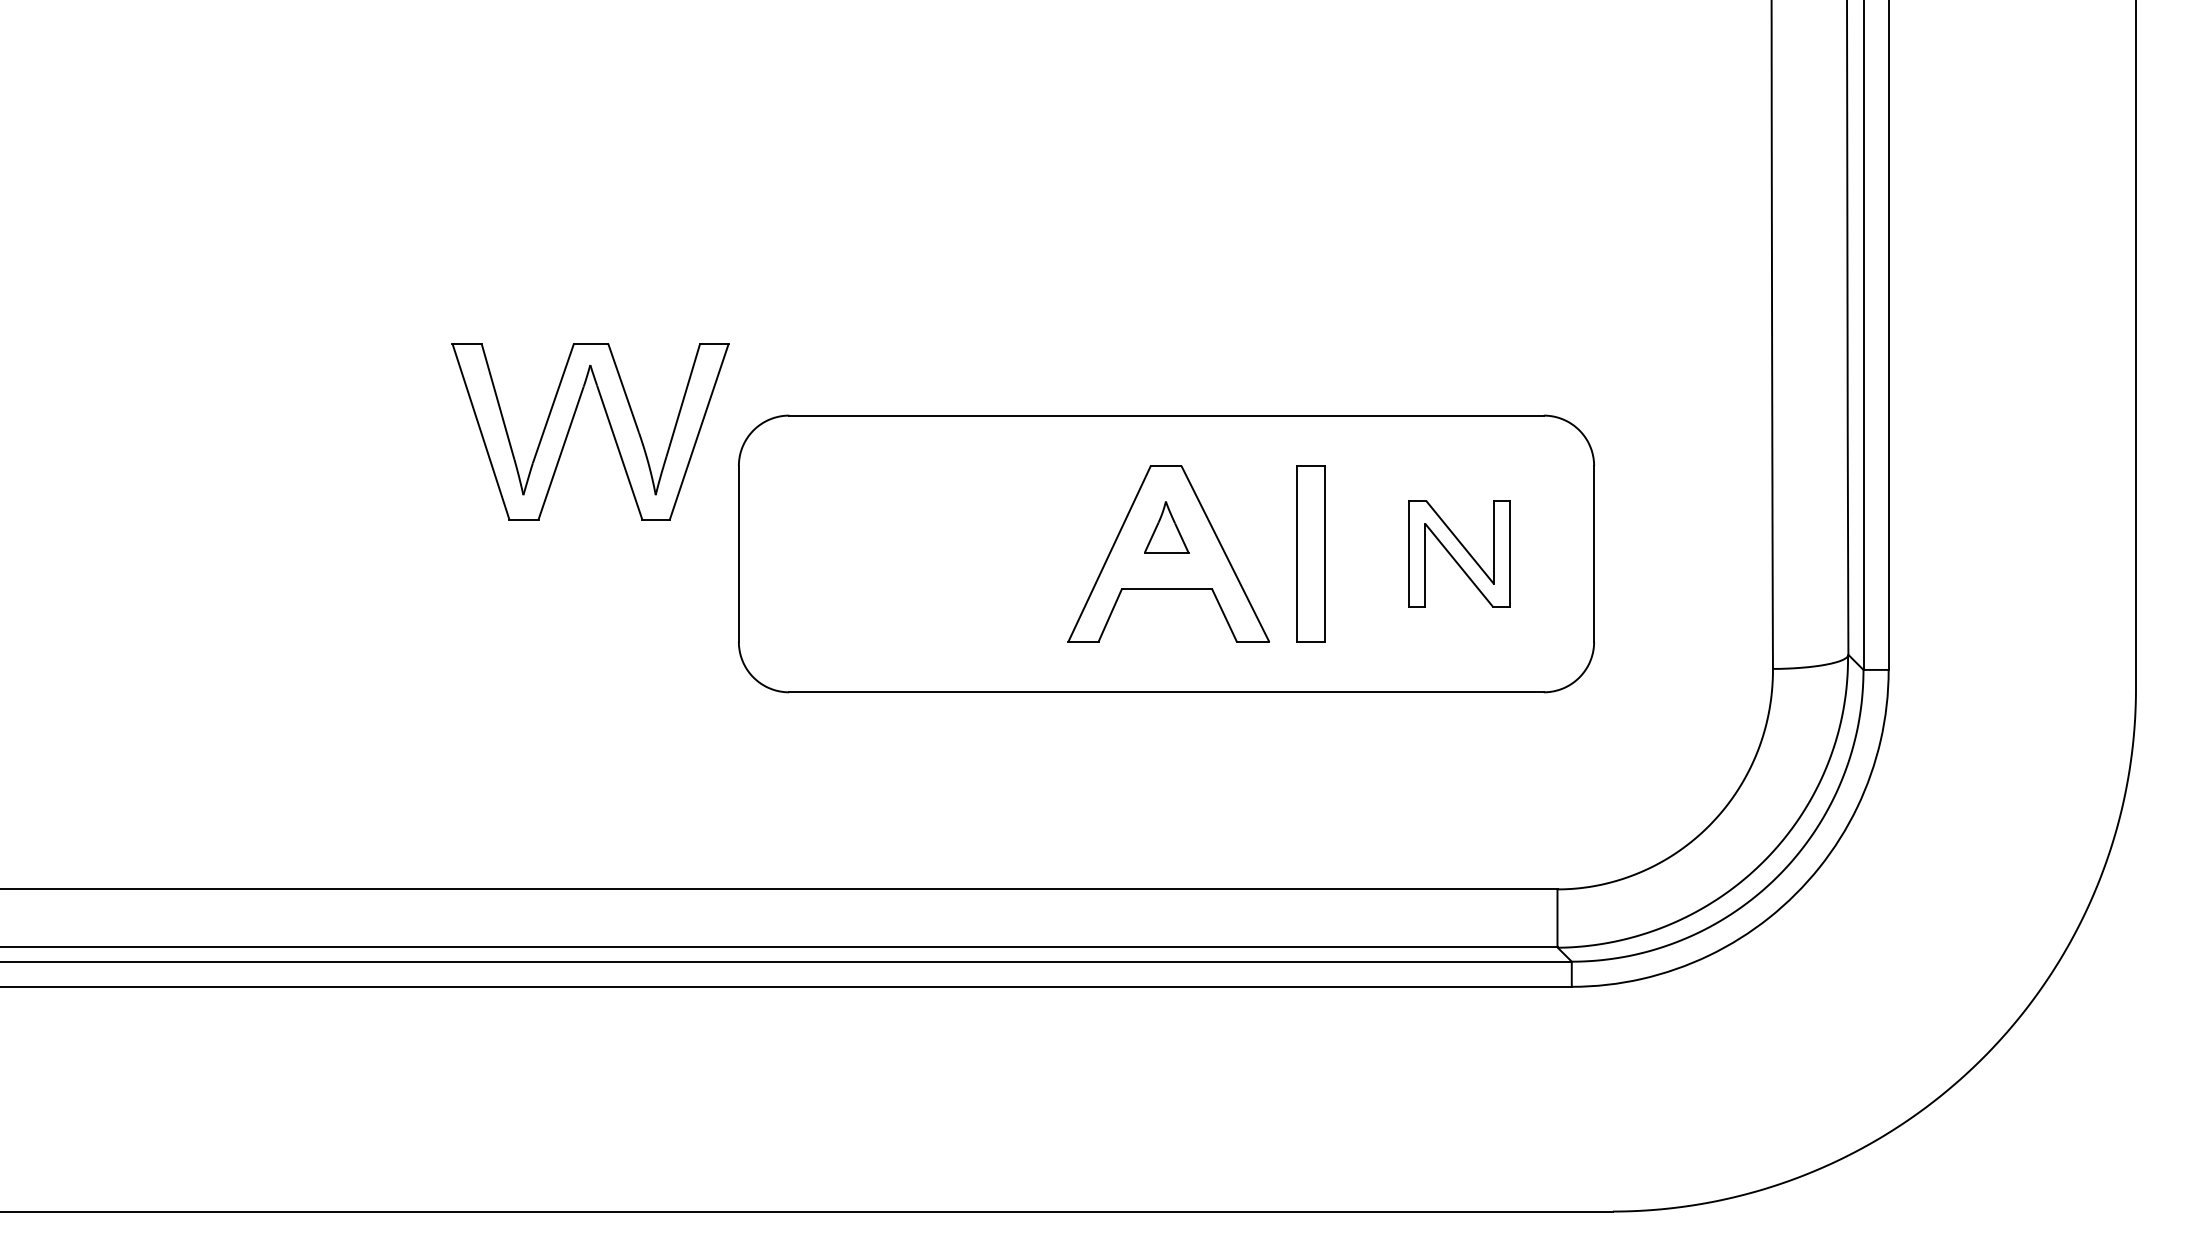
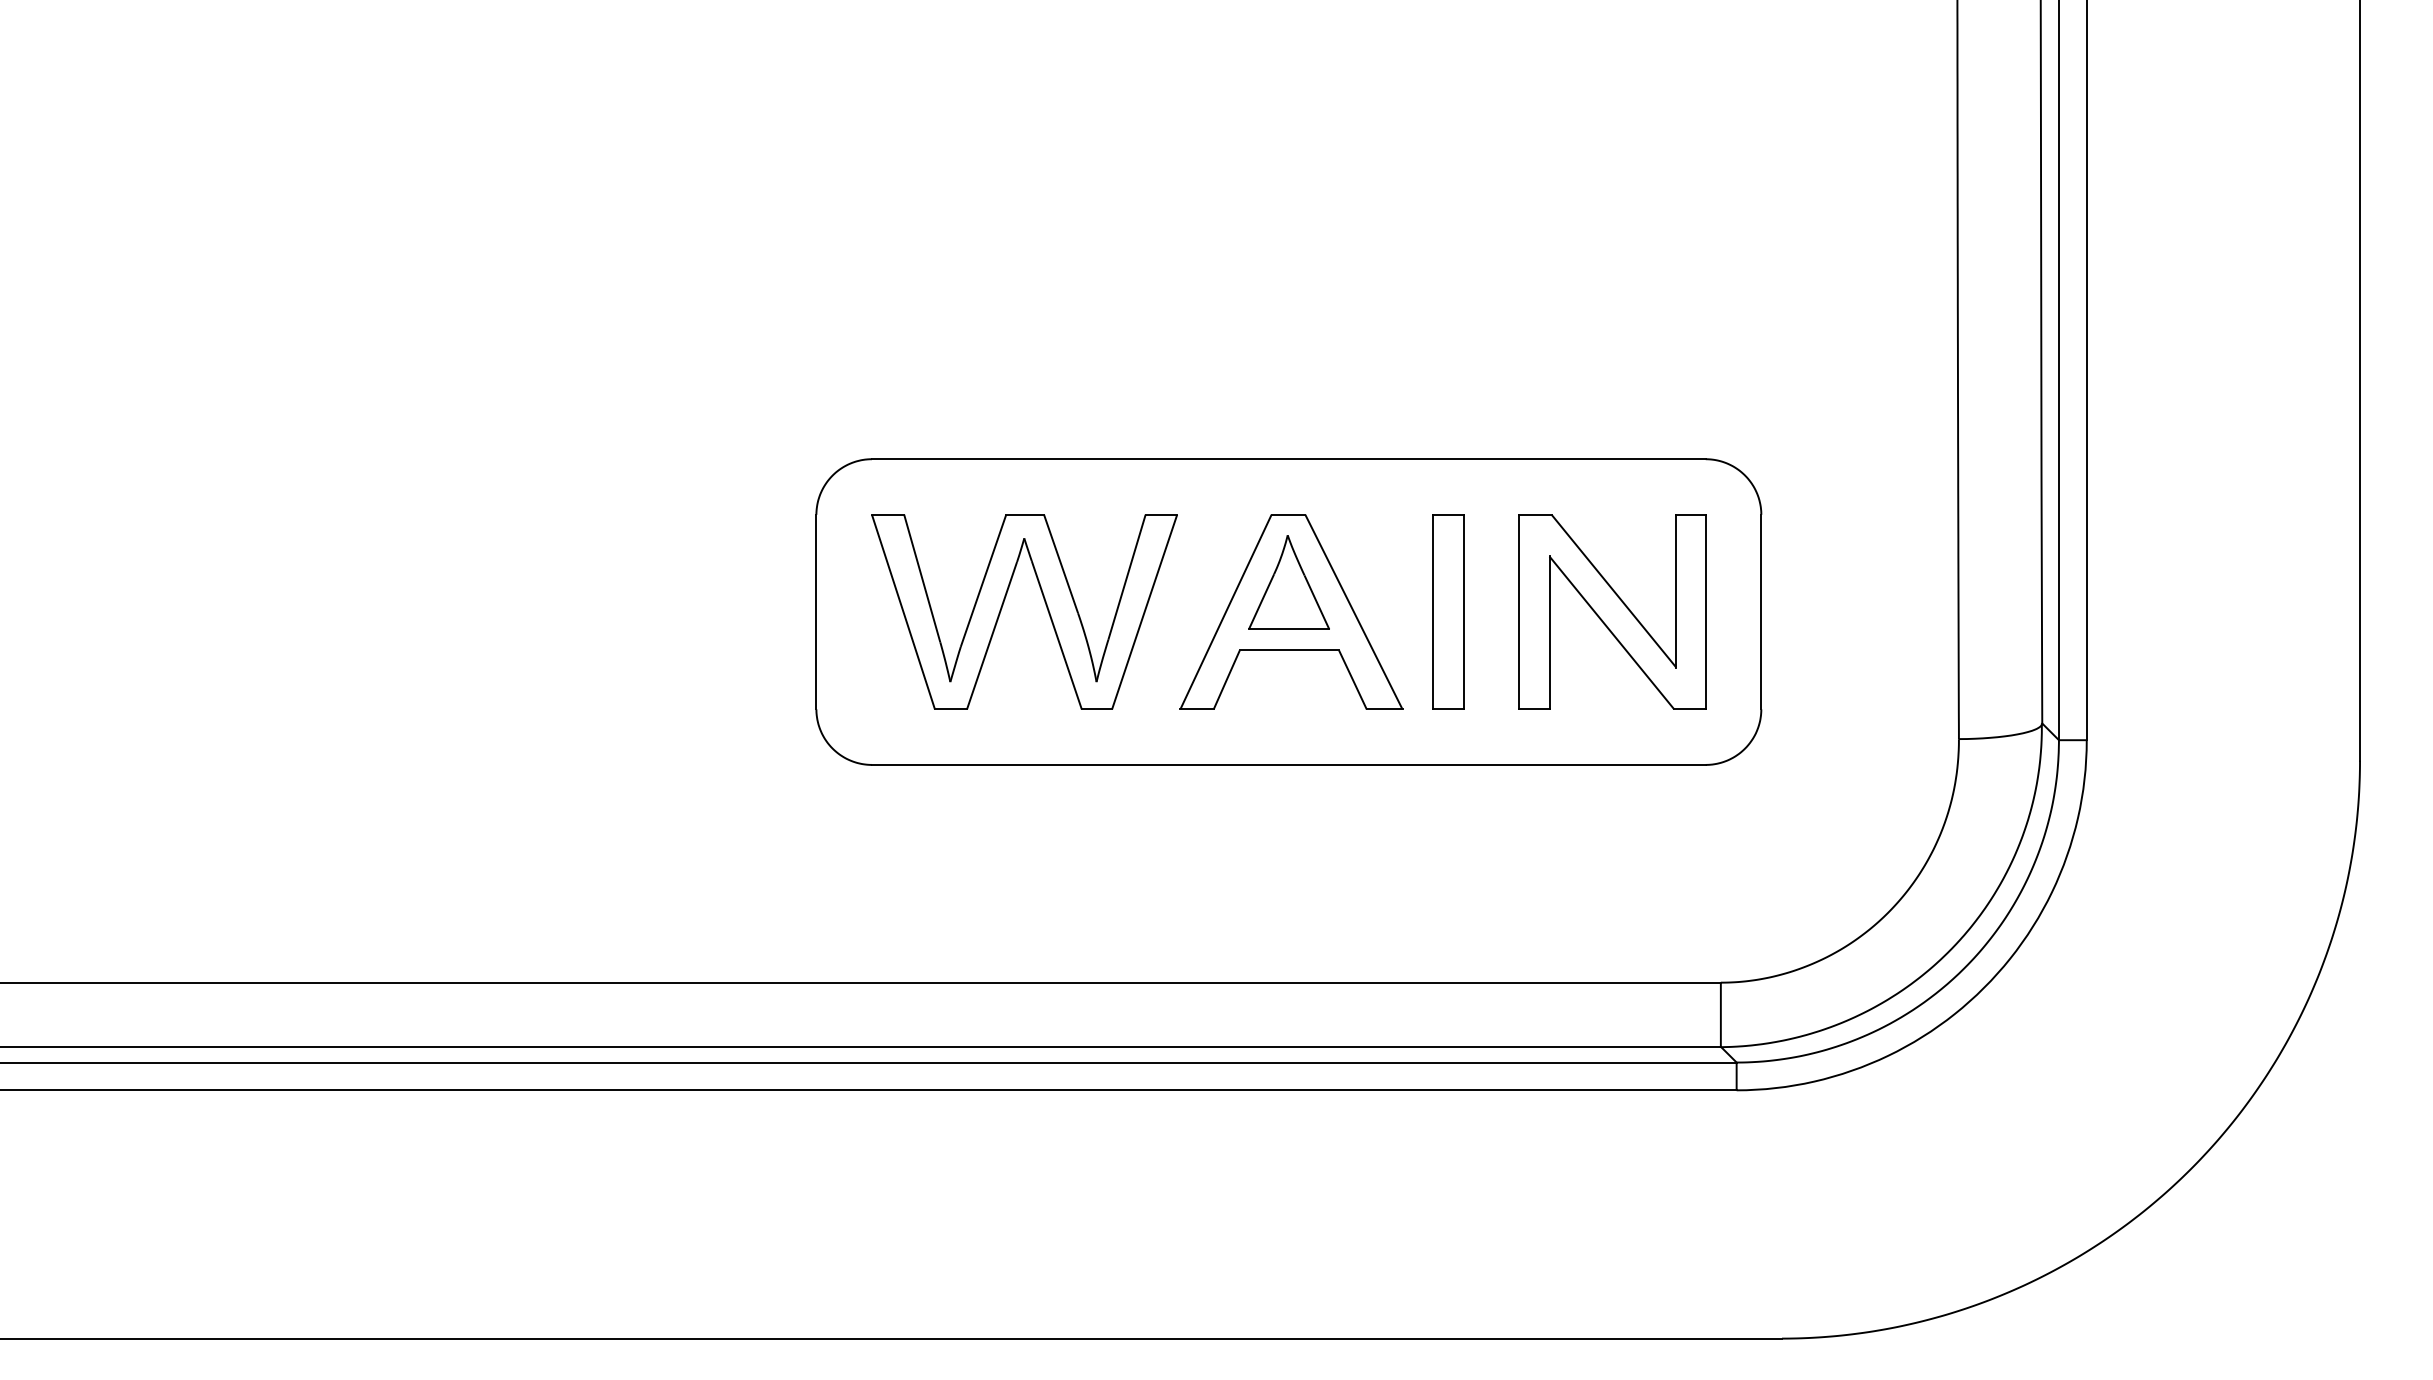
part: (571, 425) -> (1003, 605), moved
part: (1166, 527) -> (1288, 582), size x1.67
part: (1459, 553) -> (1612, 611), size x1.67

